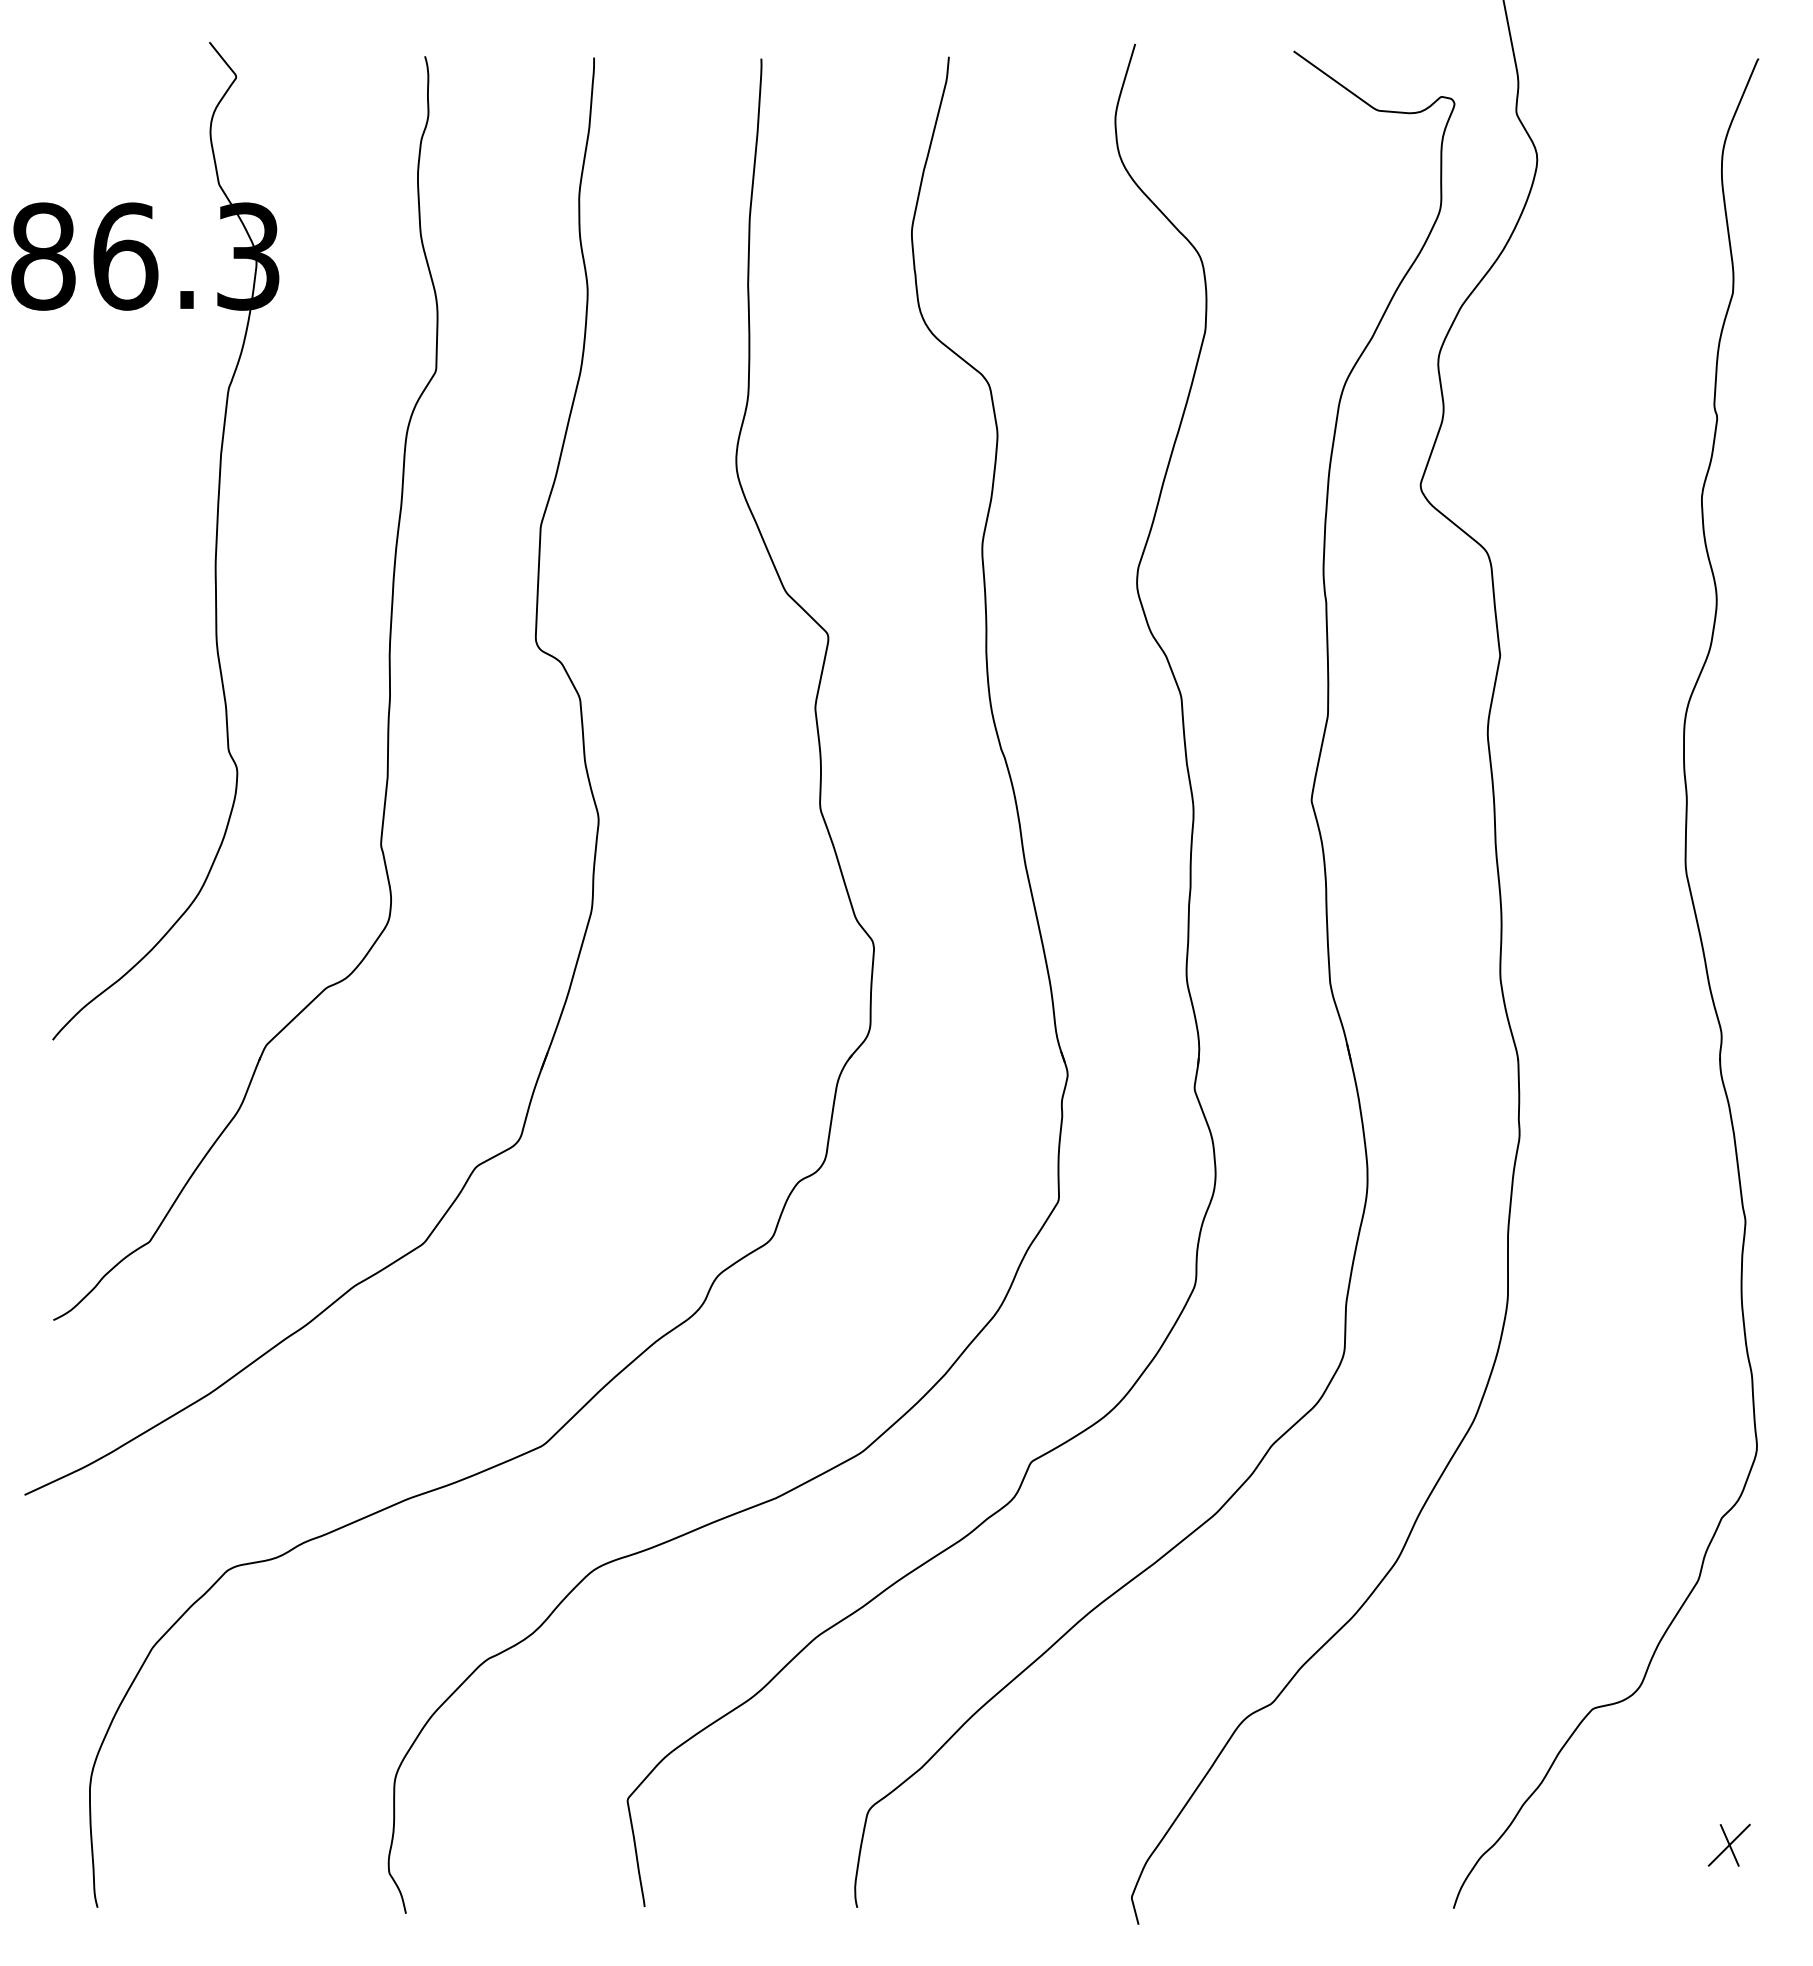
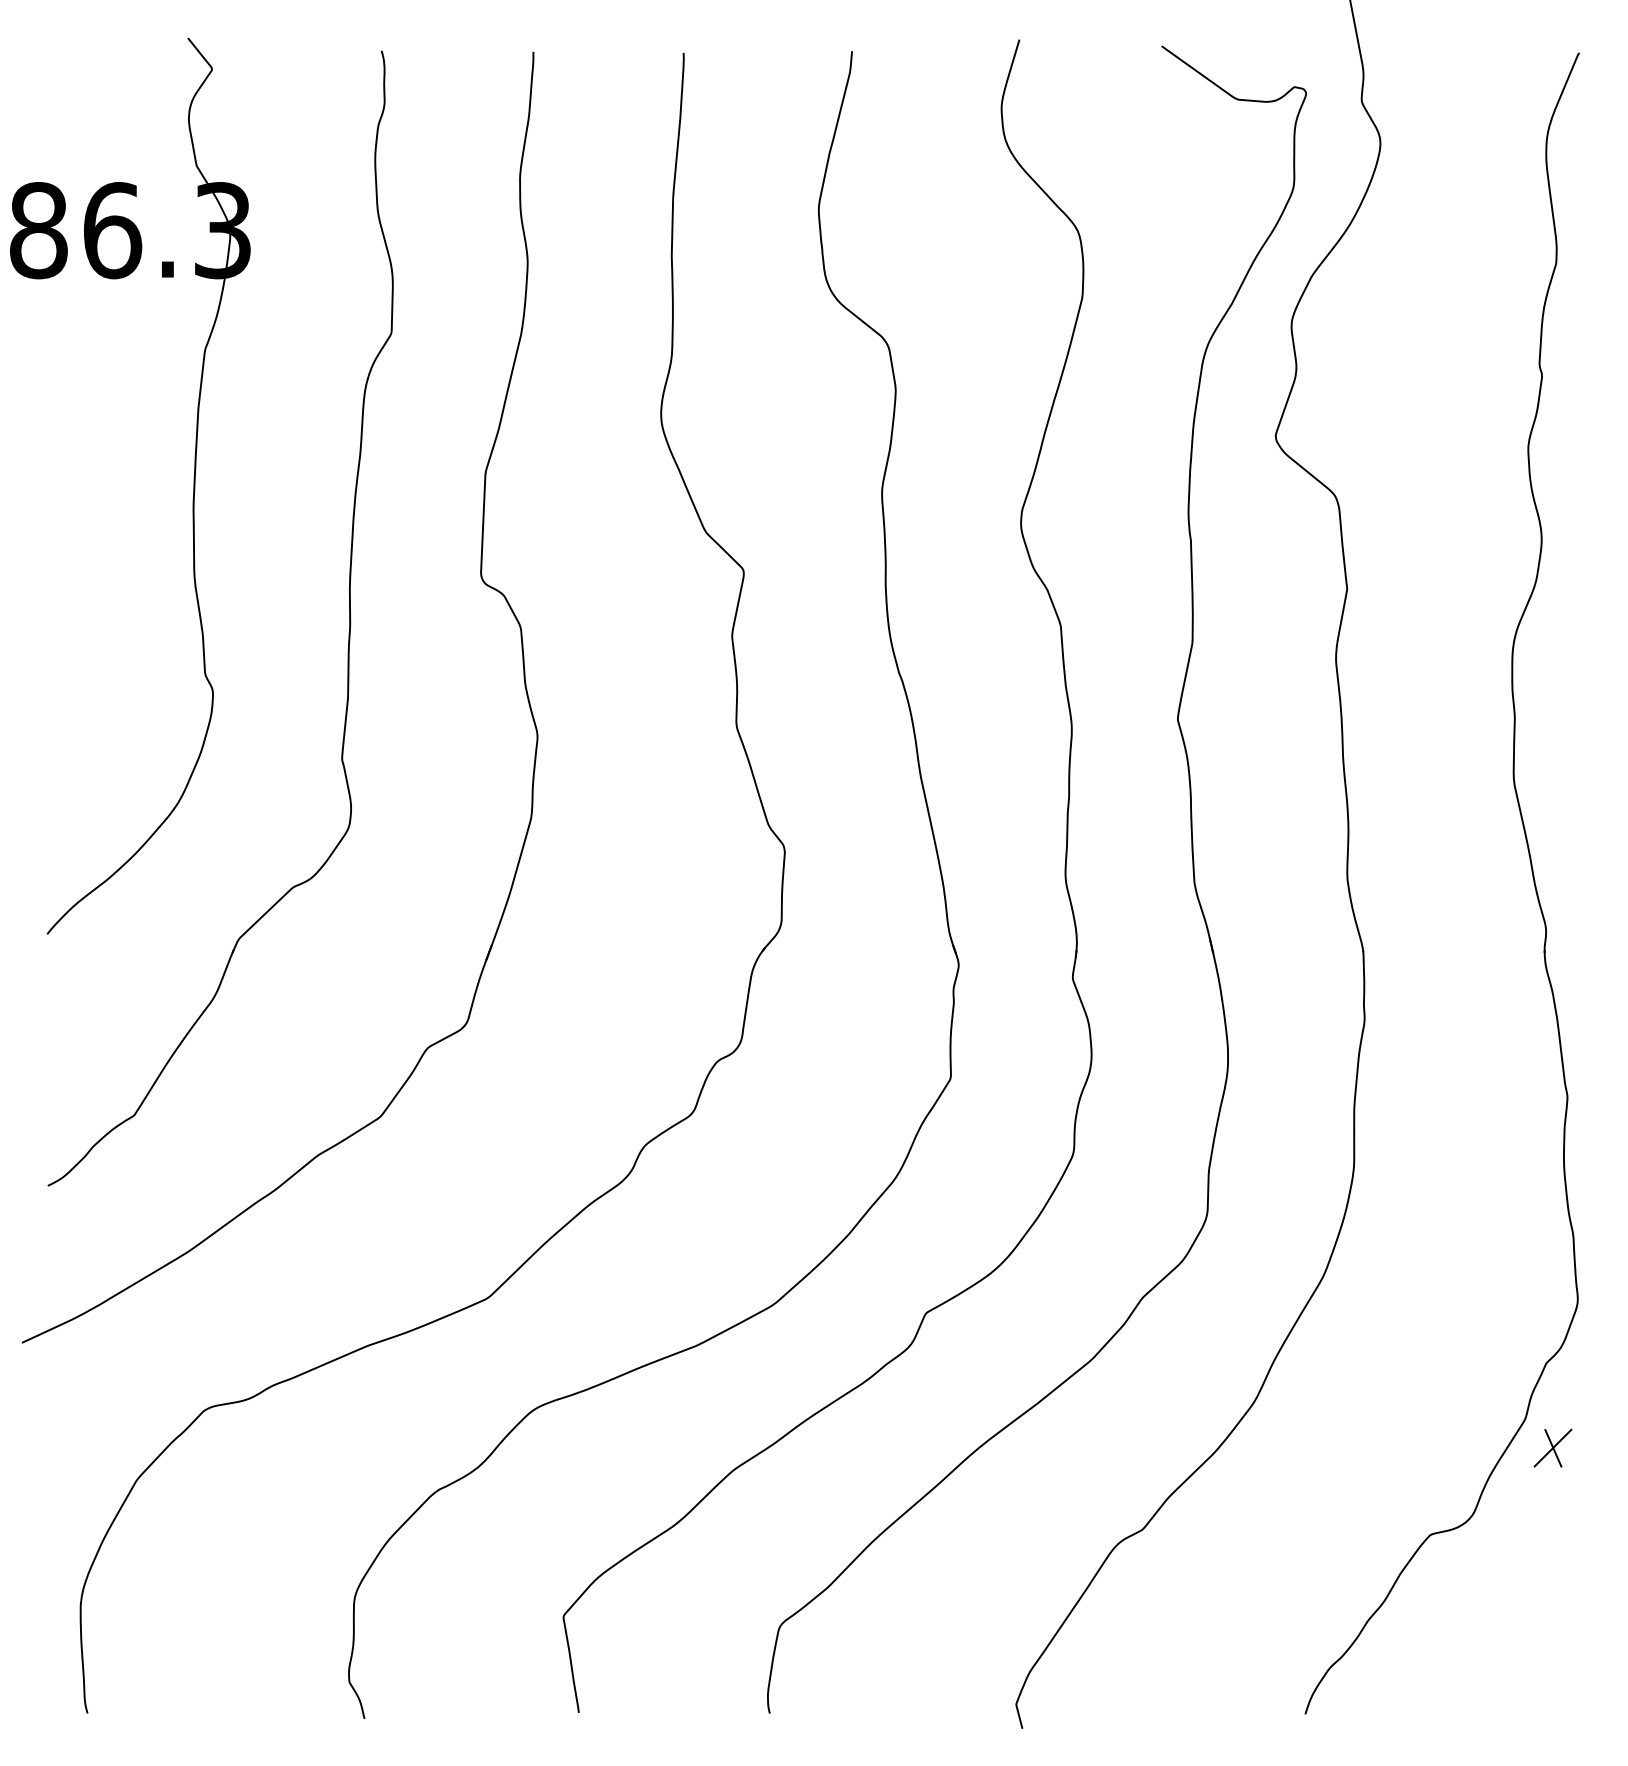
part: (1728, 1844) -> (1552, 1447), moved

